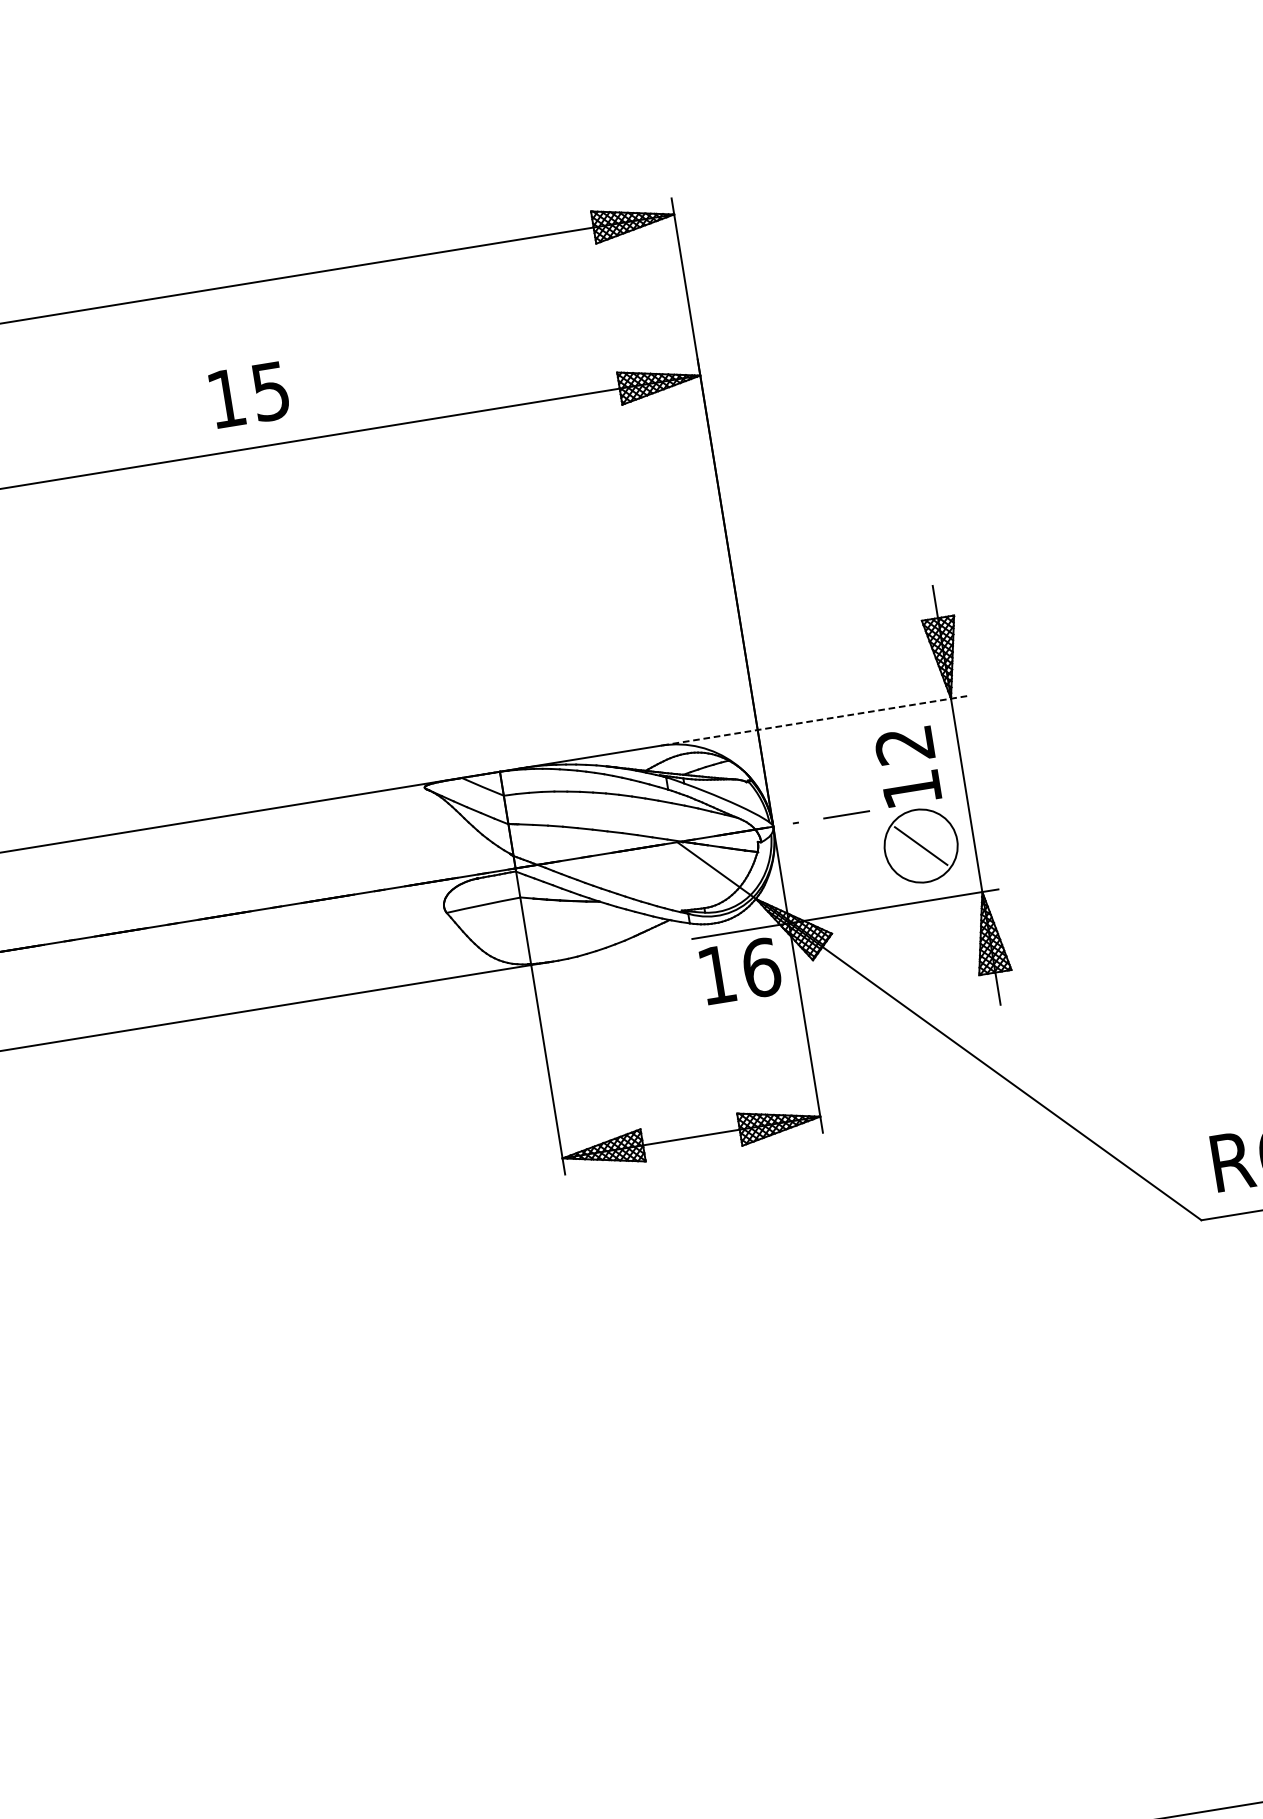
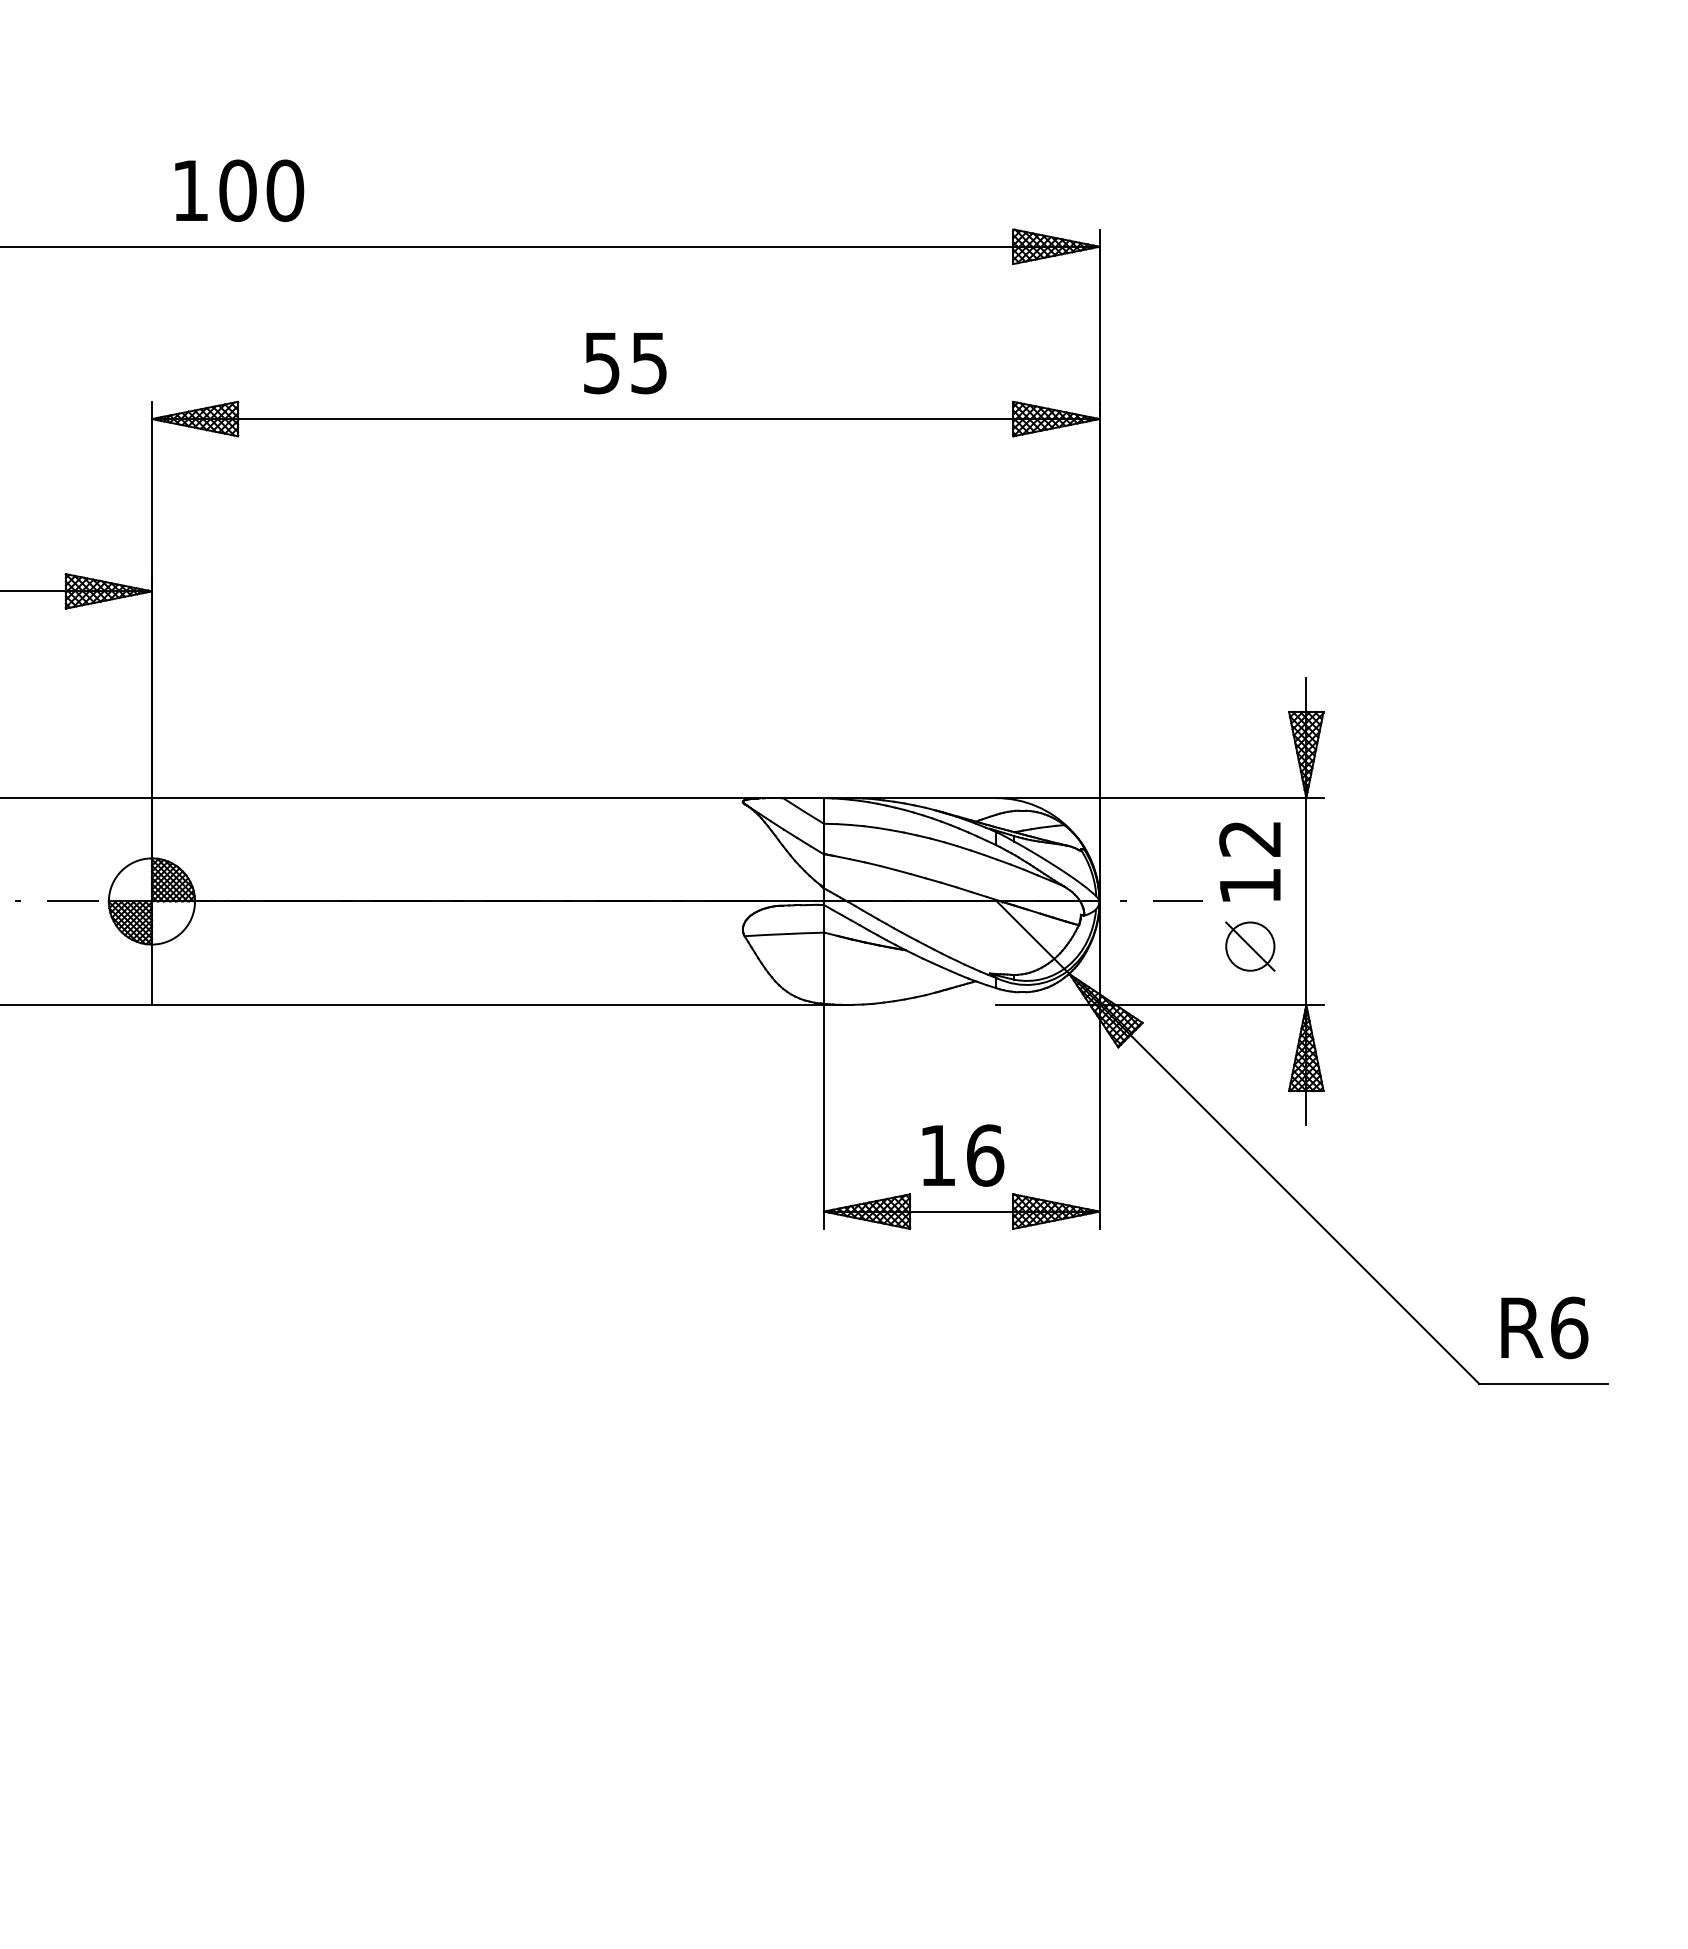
text: (226, 399) -> (601, 363), 15 -> 55
line: (813, 721) -> (1159, 798), dashed -> solid
circle: (921, 845) -> (1250, 946), size x0.62
text: (741, 971) -> (963, 1155), moved

